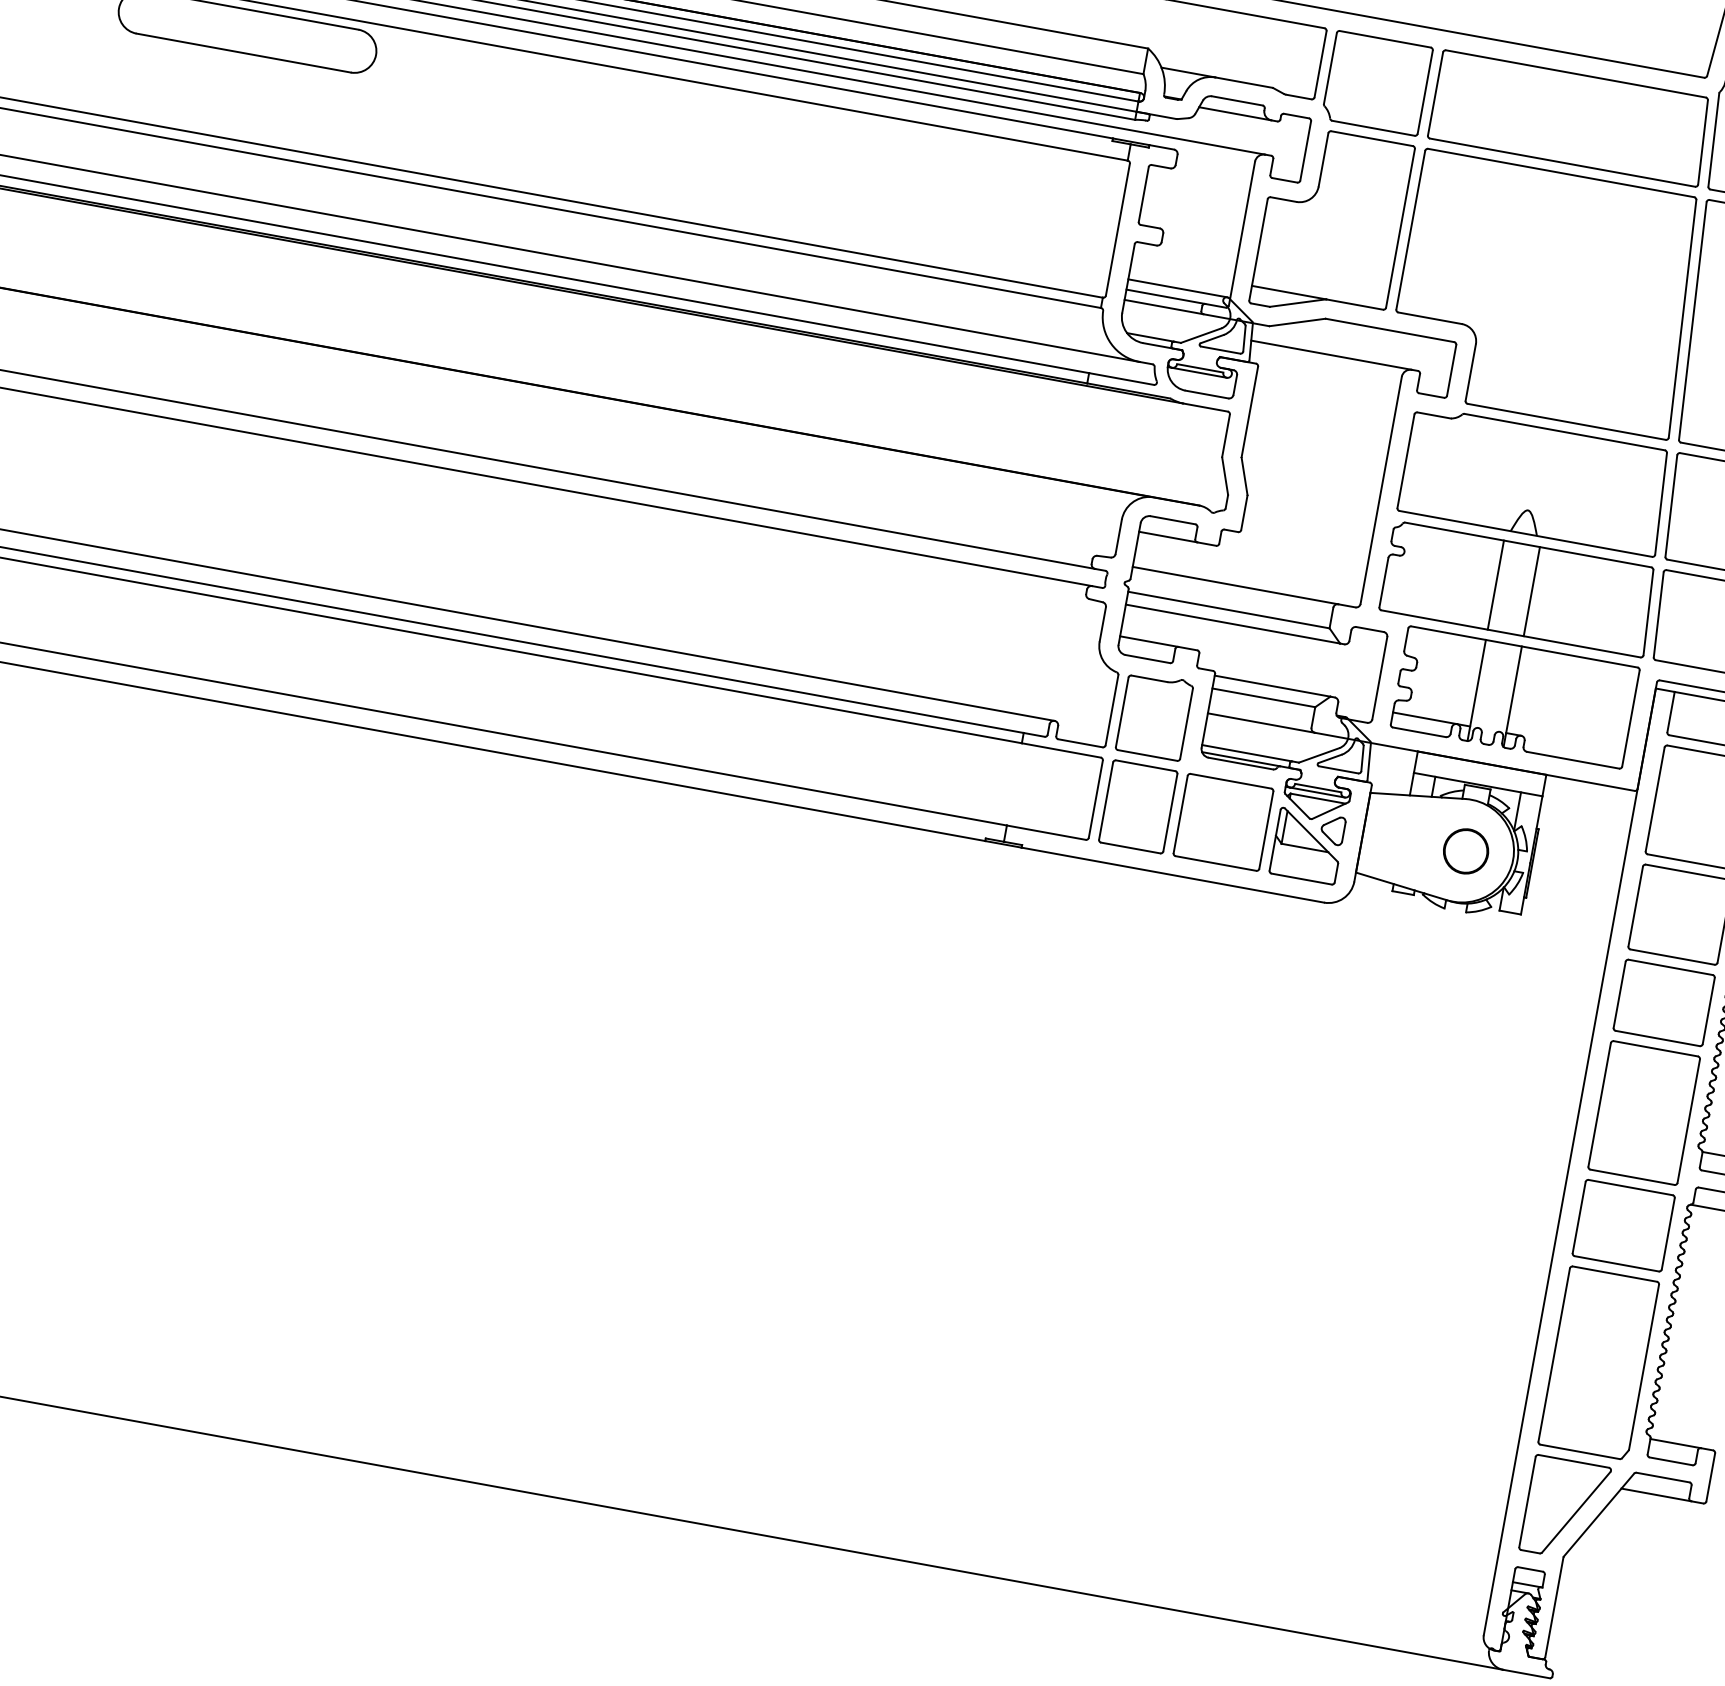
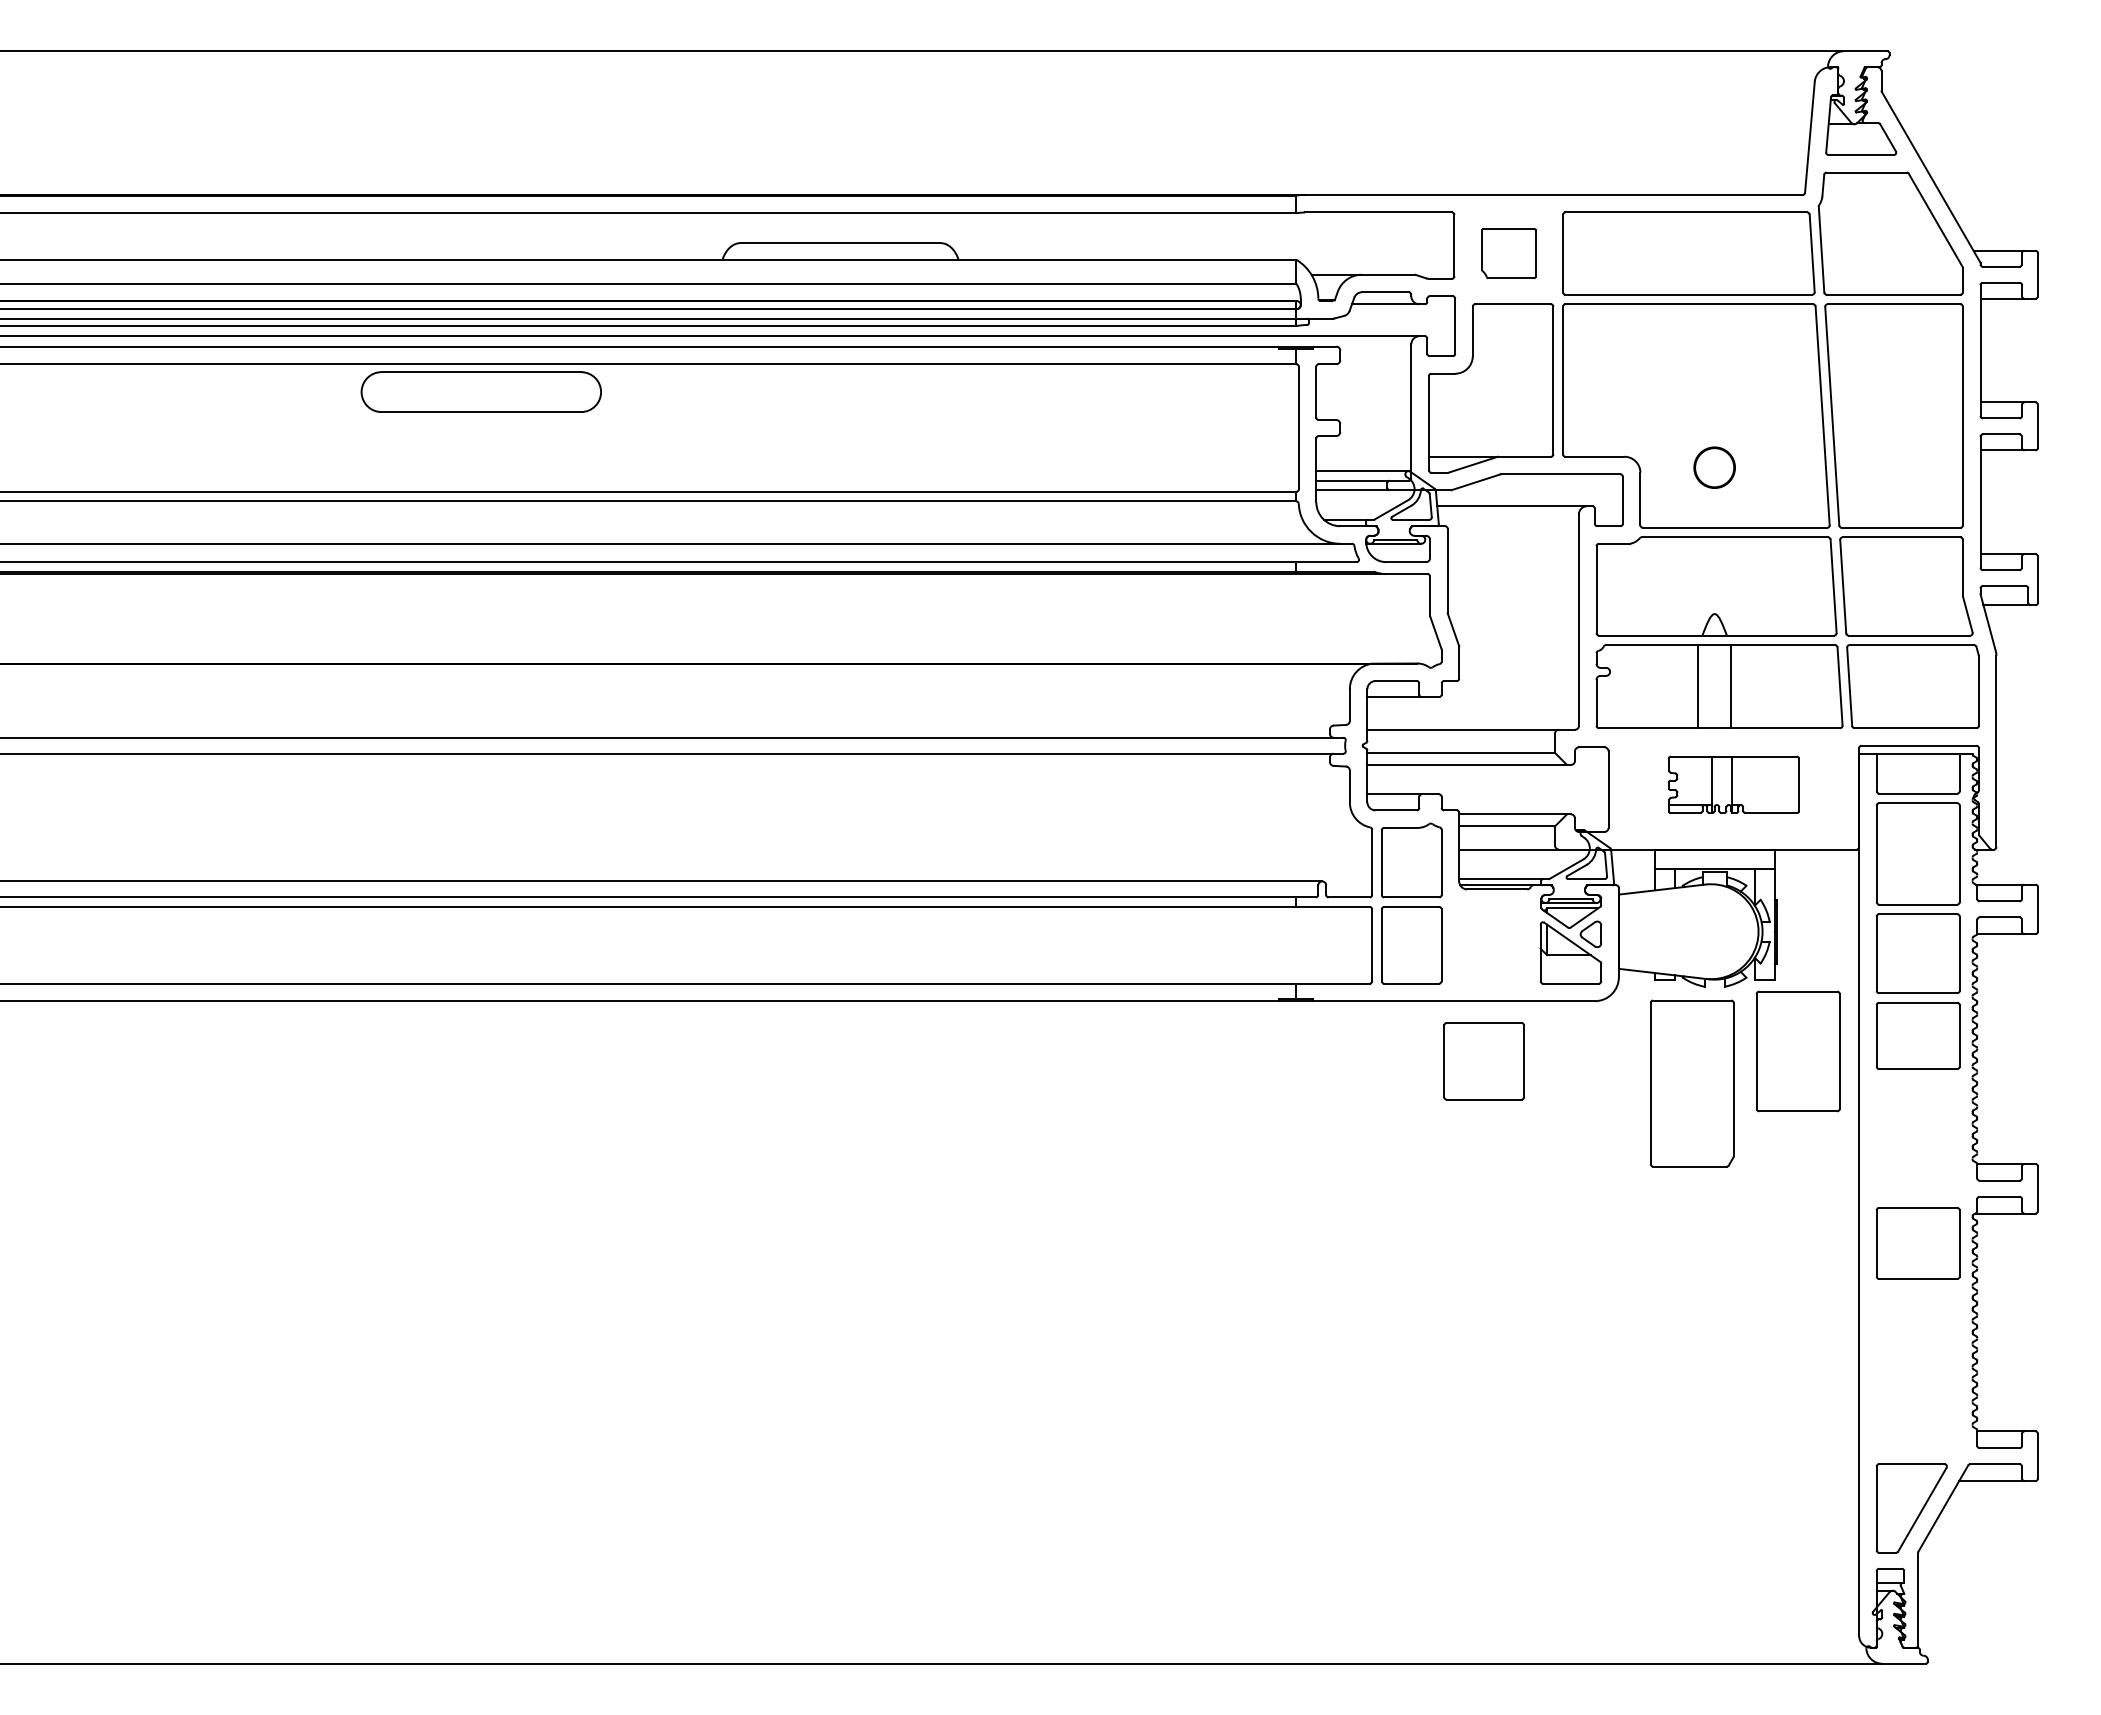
part: (1377, 83) -> (1508, 253), size x0.6
part: (1514, 697) -> (1733, 784), size x0.6
part: (1222, 822) -> (1483, 1061), moved
circle: (1465, 851) -> (1714, 467), moved
part: (1643, 1112) -> (1797, 1051), moved
part: (1597, 1362) -> (1691, 1083), moved

